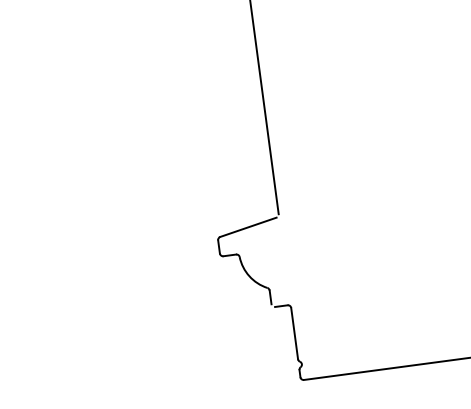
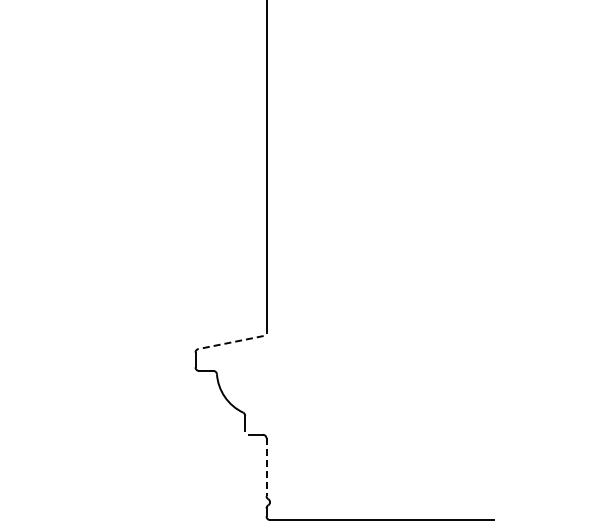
line: (247, 227) -> (230, 342), solid -> dashed
line: (294, 333) -> (266, 467), solid -> dashed

